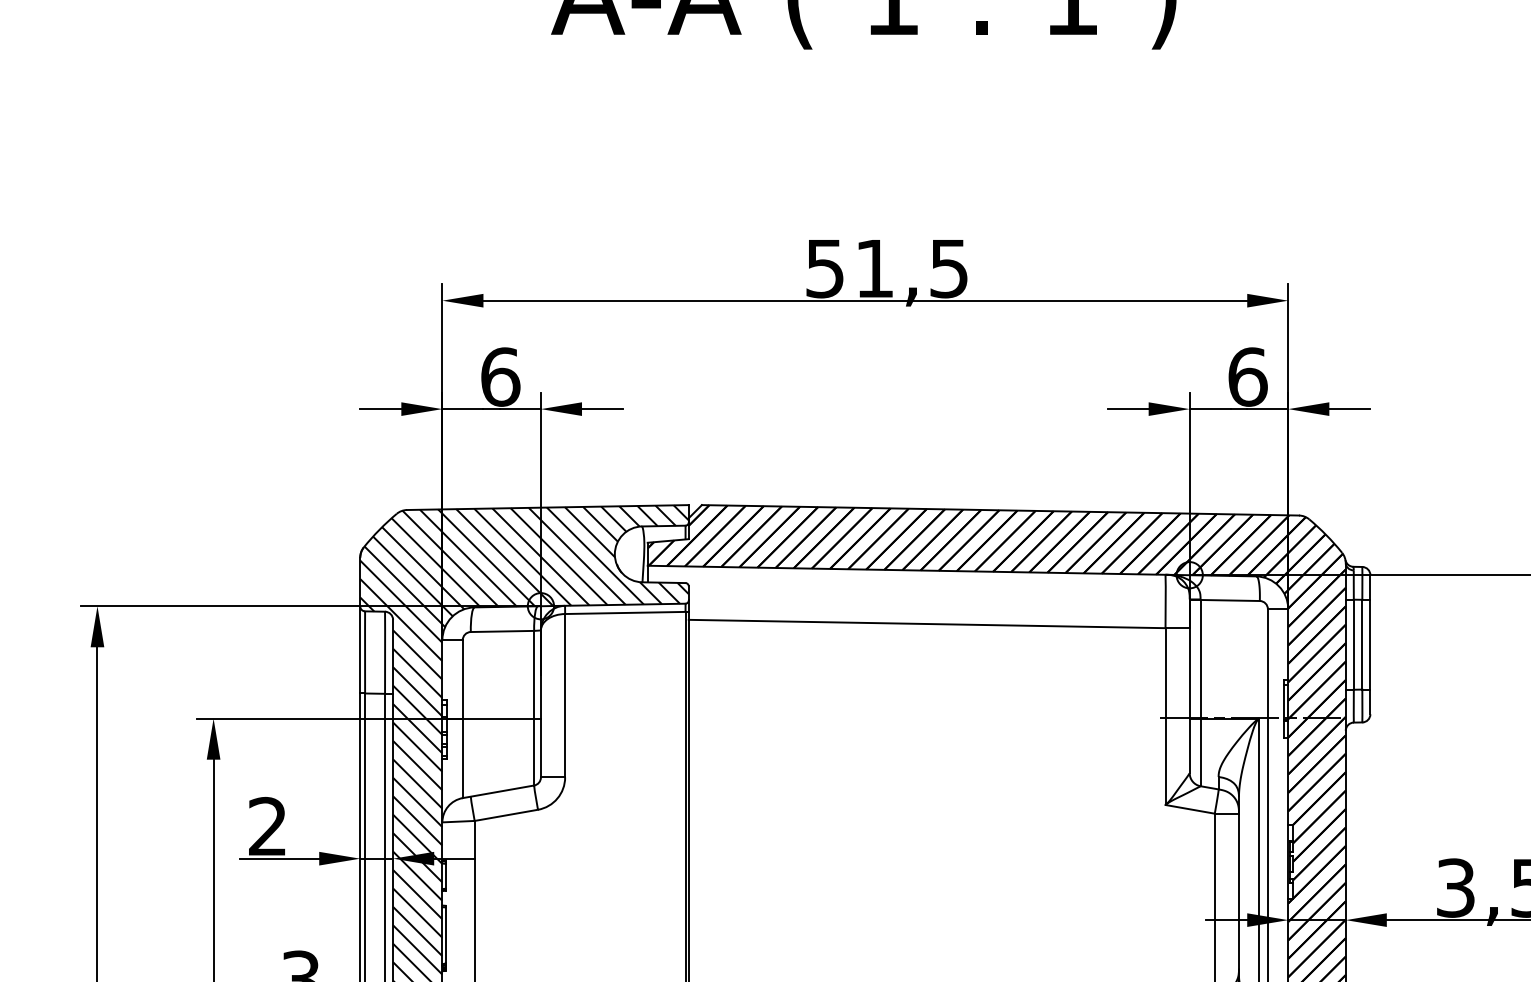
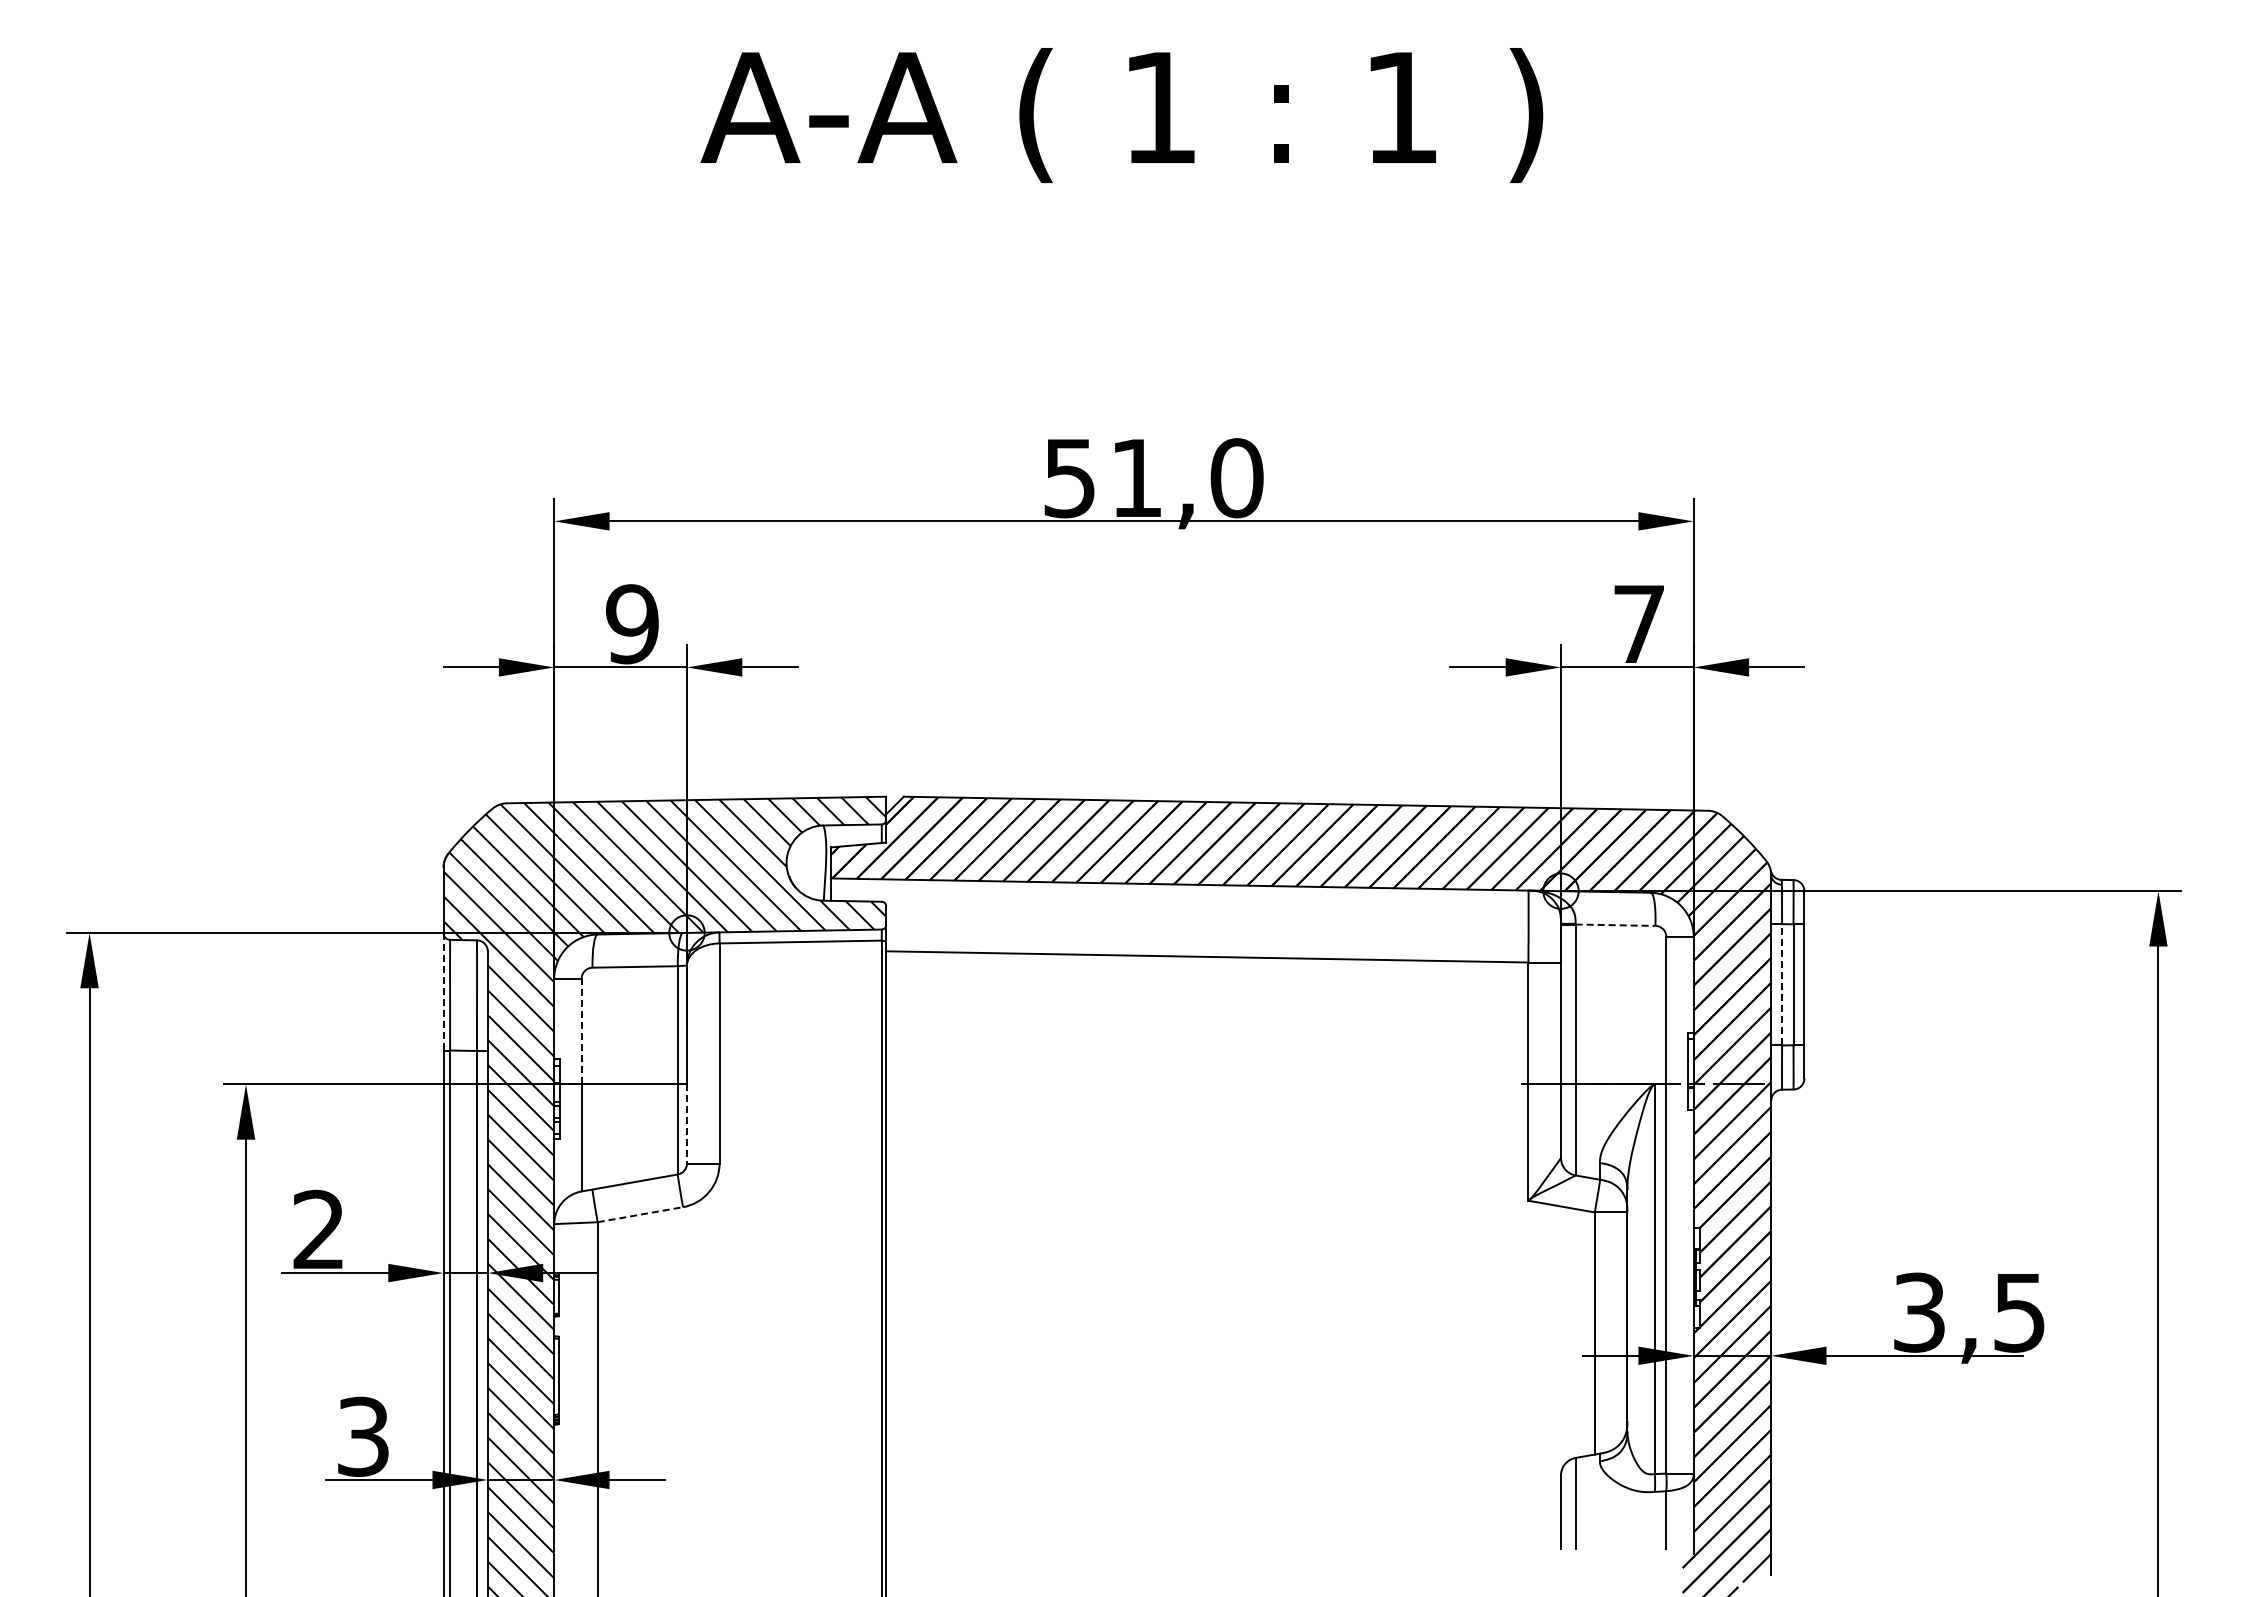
text: (948, 268) -> (1236, 478), 51,5 -> 51,0
text: (500, 377) -> (632, 624), 6 -> 9
text: (1247, 377) -> (1639, 624), 6 -> 7
line: (1230, 600) -> (1615, 925), solid -> dashed
line: (1354, 644) -> (1782, 984), solid -> dashed
line: (360, 649) -> (443, 991), solid -> dashed
line: (462, 679) -> (581, 1031), solid -> dashed
line: (540, 747) -> (686, 1123), solid -> dashed
line: (506, 815) -> (640, 1214), solid -> dashed

